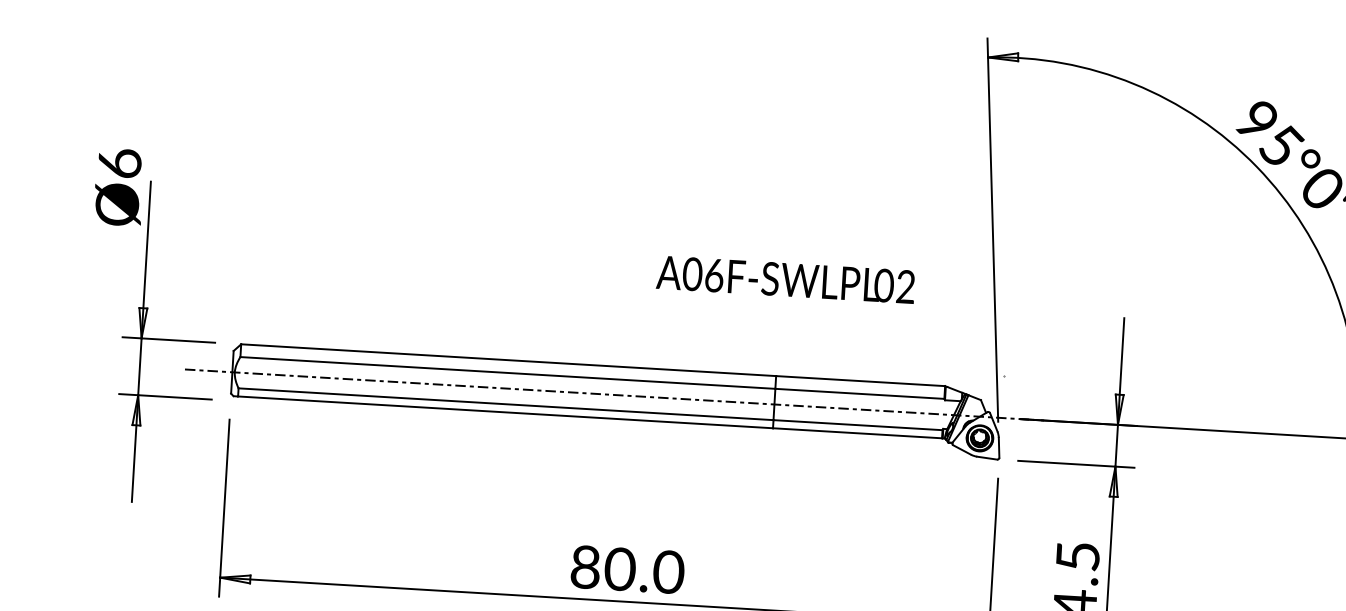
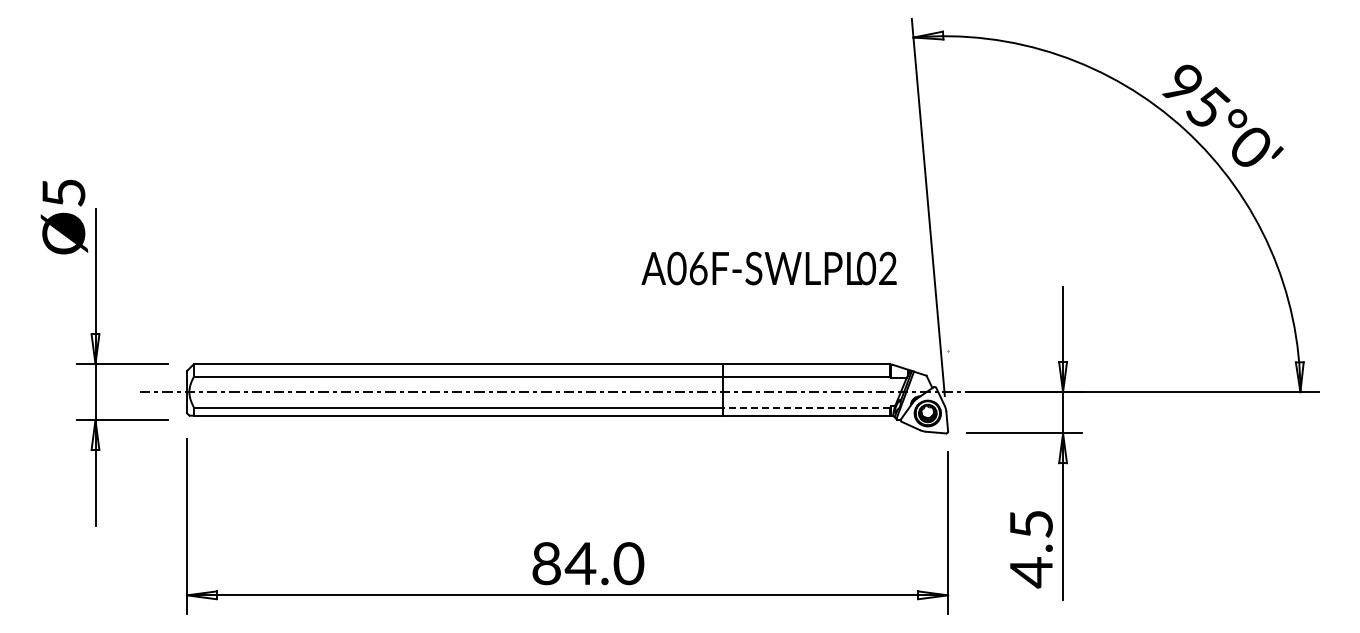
text: (119, 163) -> (63, 192), Ø6 -> Ø5
text: (785, 279) -> (768, 268), moved
line: (857, 425) -> (806, 407), solid -> dashed
text: (619, 569) -> (580, 563), 80.0 -> 84.0

